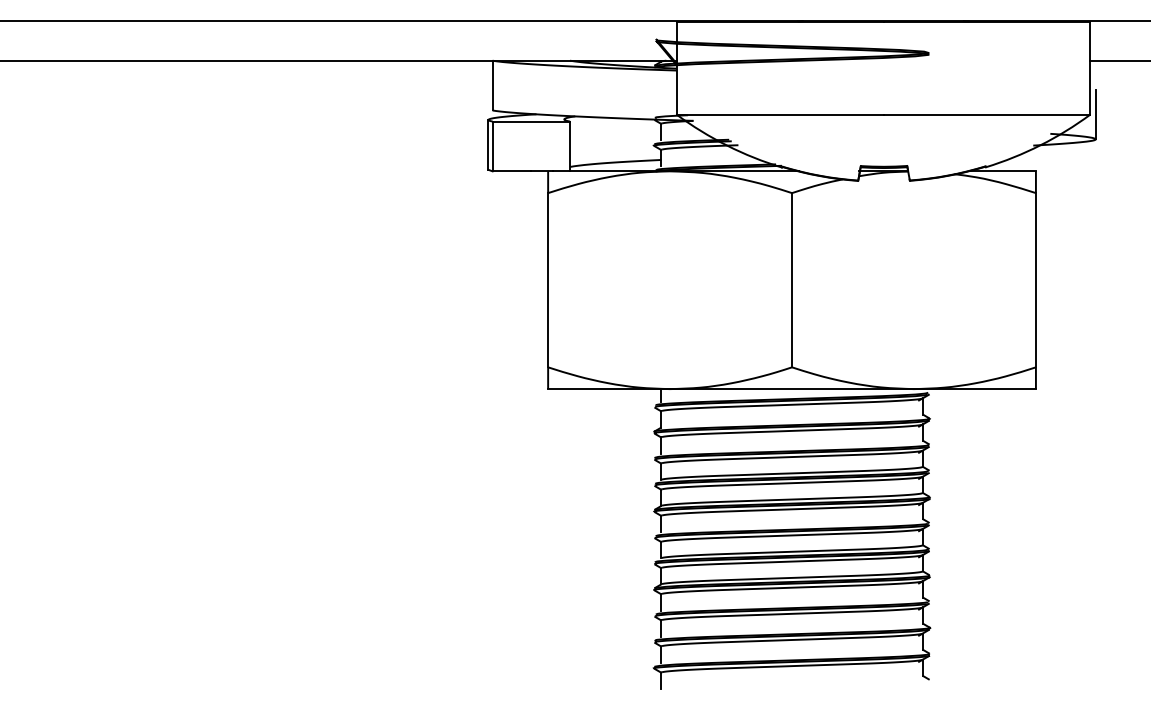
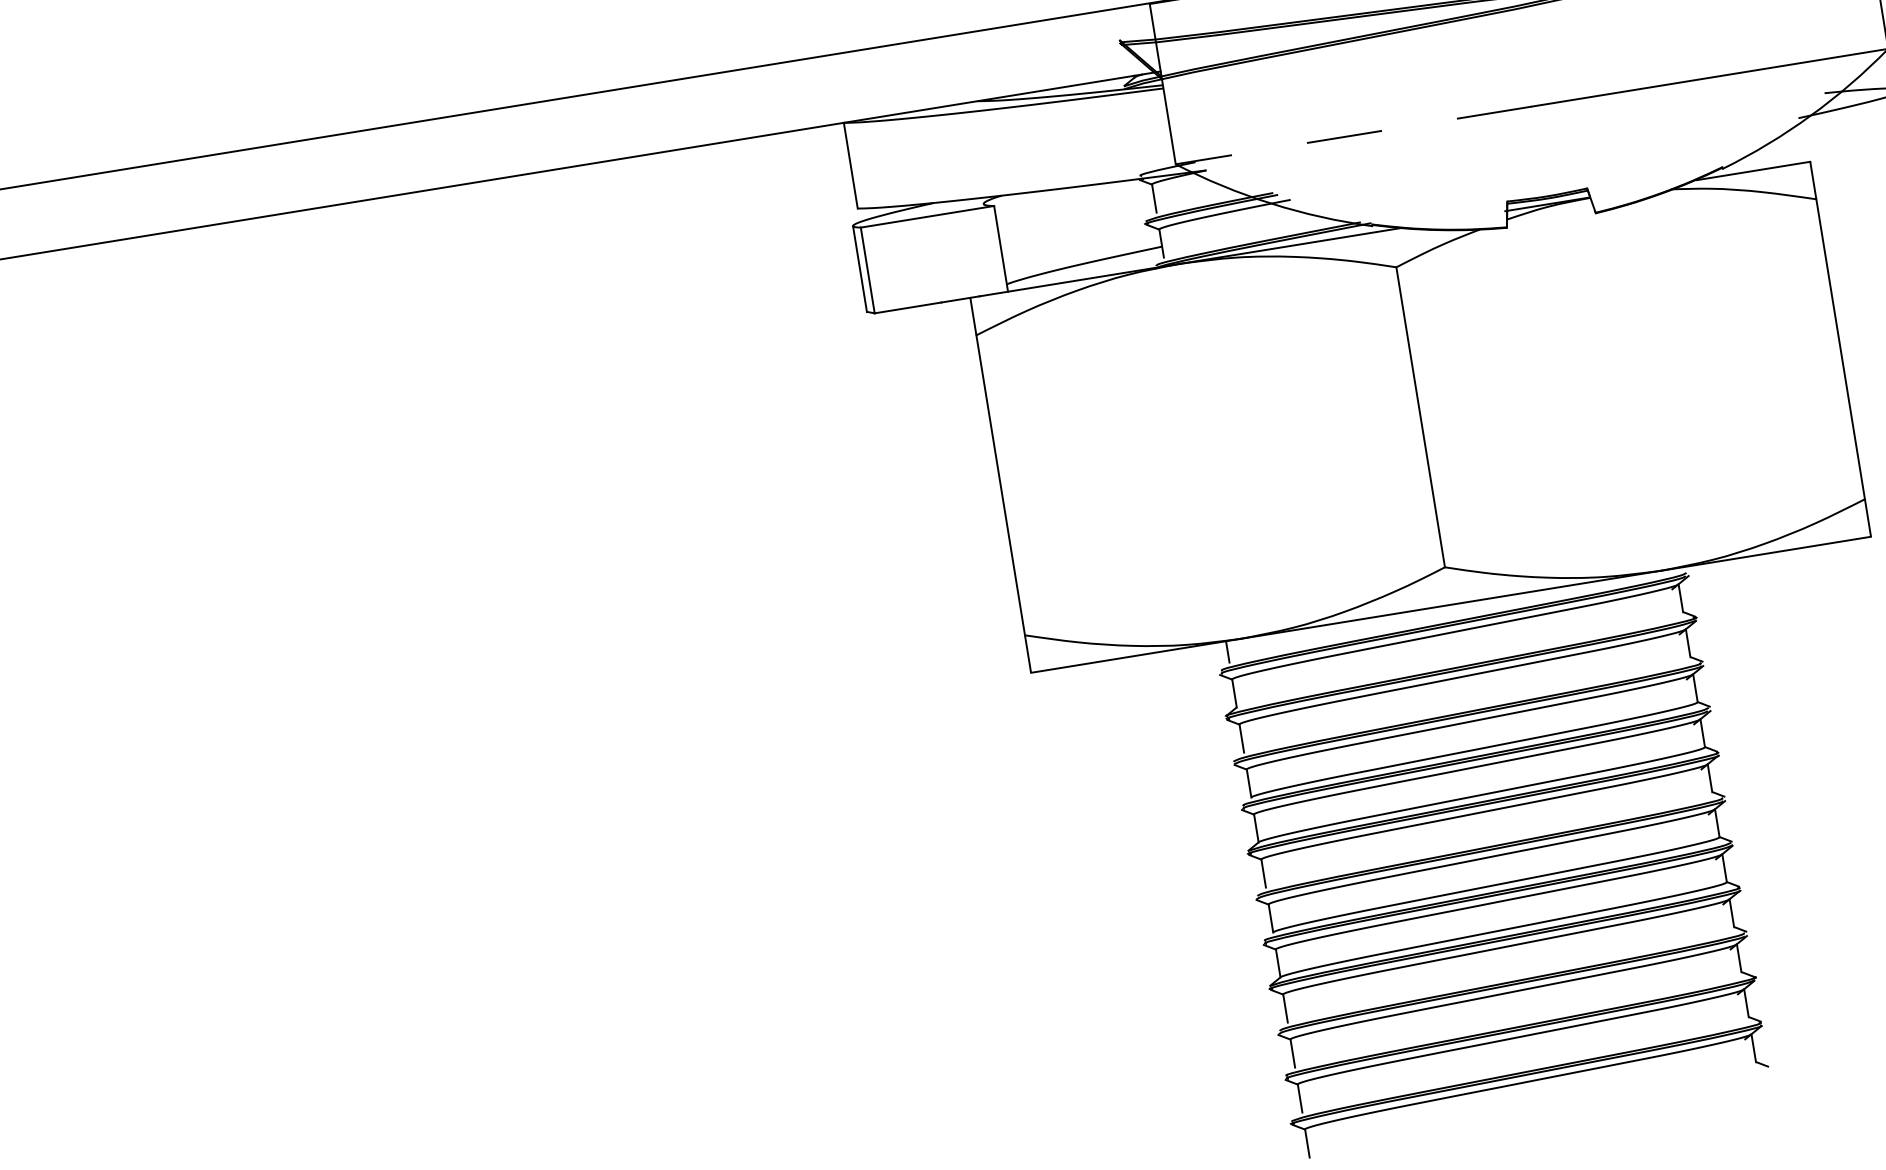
line: (779, 114) -> (1352, 135), solid -> dashed

